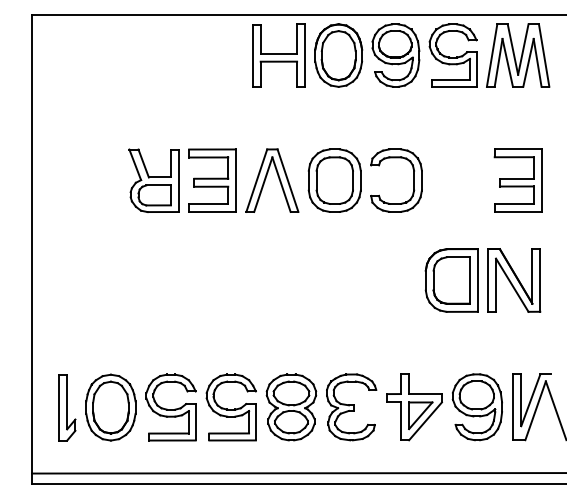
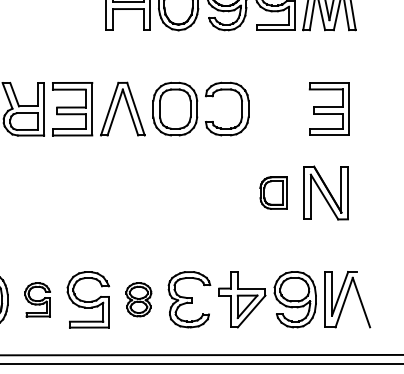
part: (451, 280) -> (273, 193), size x0.6
part: (170, 407) -> (37, 299), size x0.6
part: (291, 407) -> (138, 299), size x0.6

